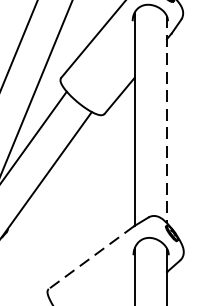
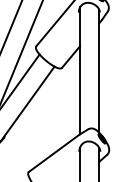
line: (167, 120) -> (99, 71), dashed -> solid
line: (90, 258) -> (53, 153), dashed -> solid

